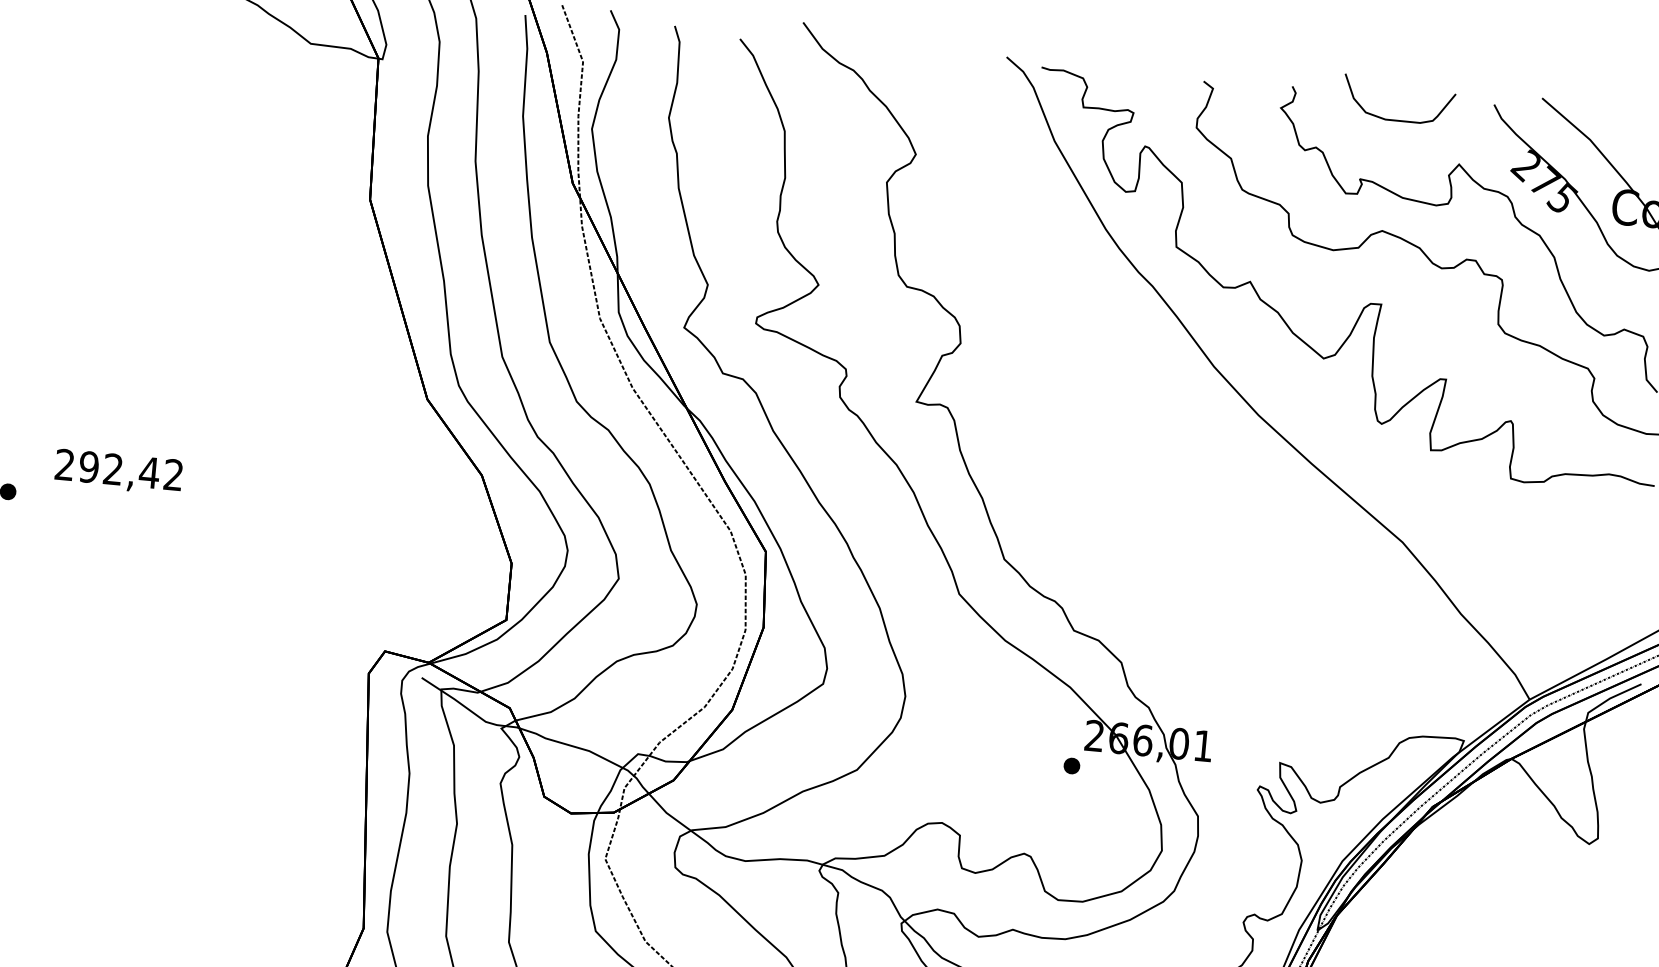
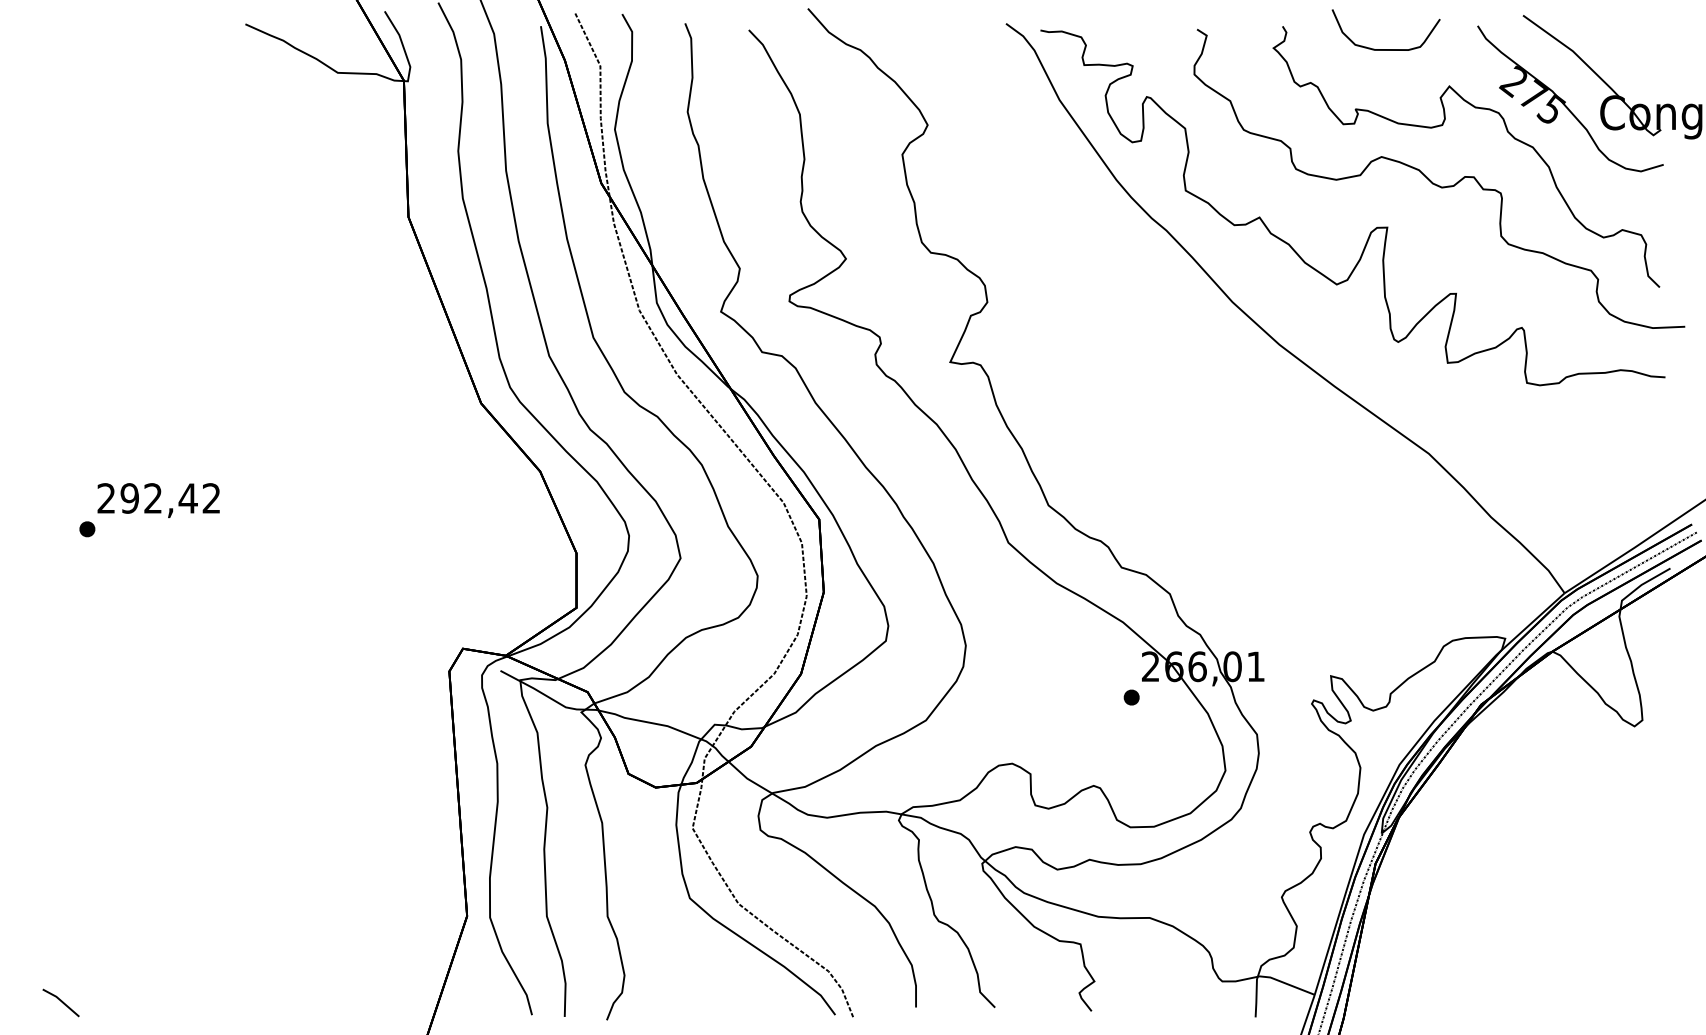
text: (118, 472) -> (158, 500), moved

